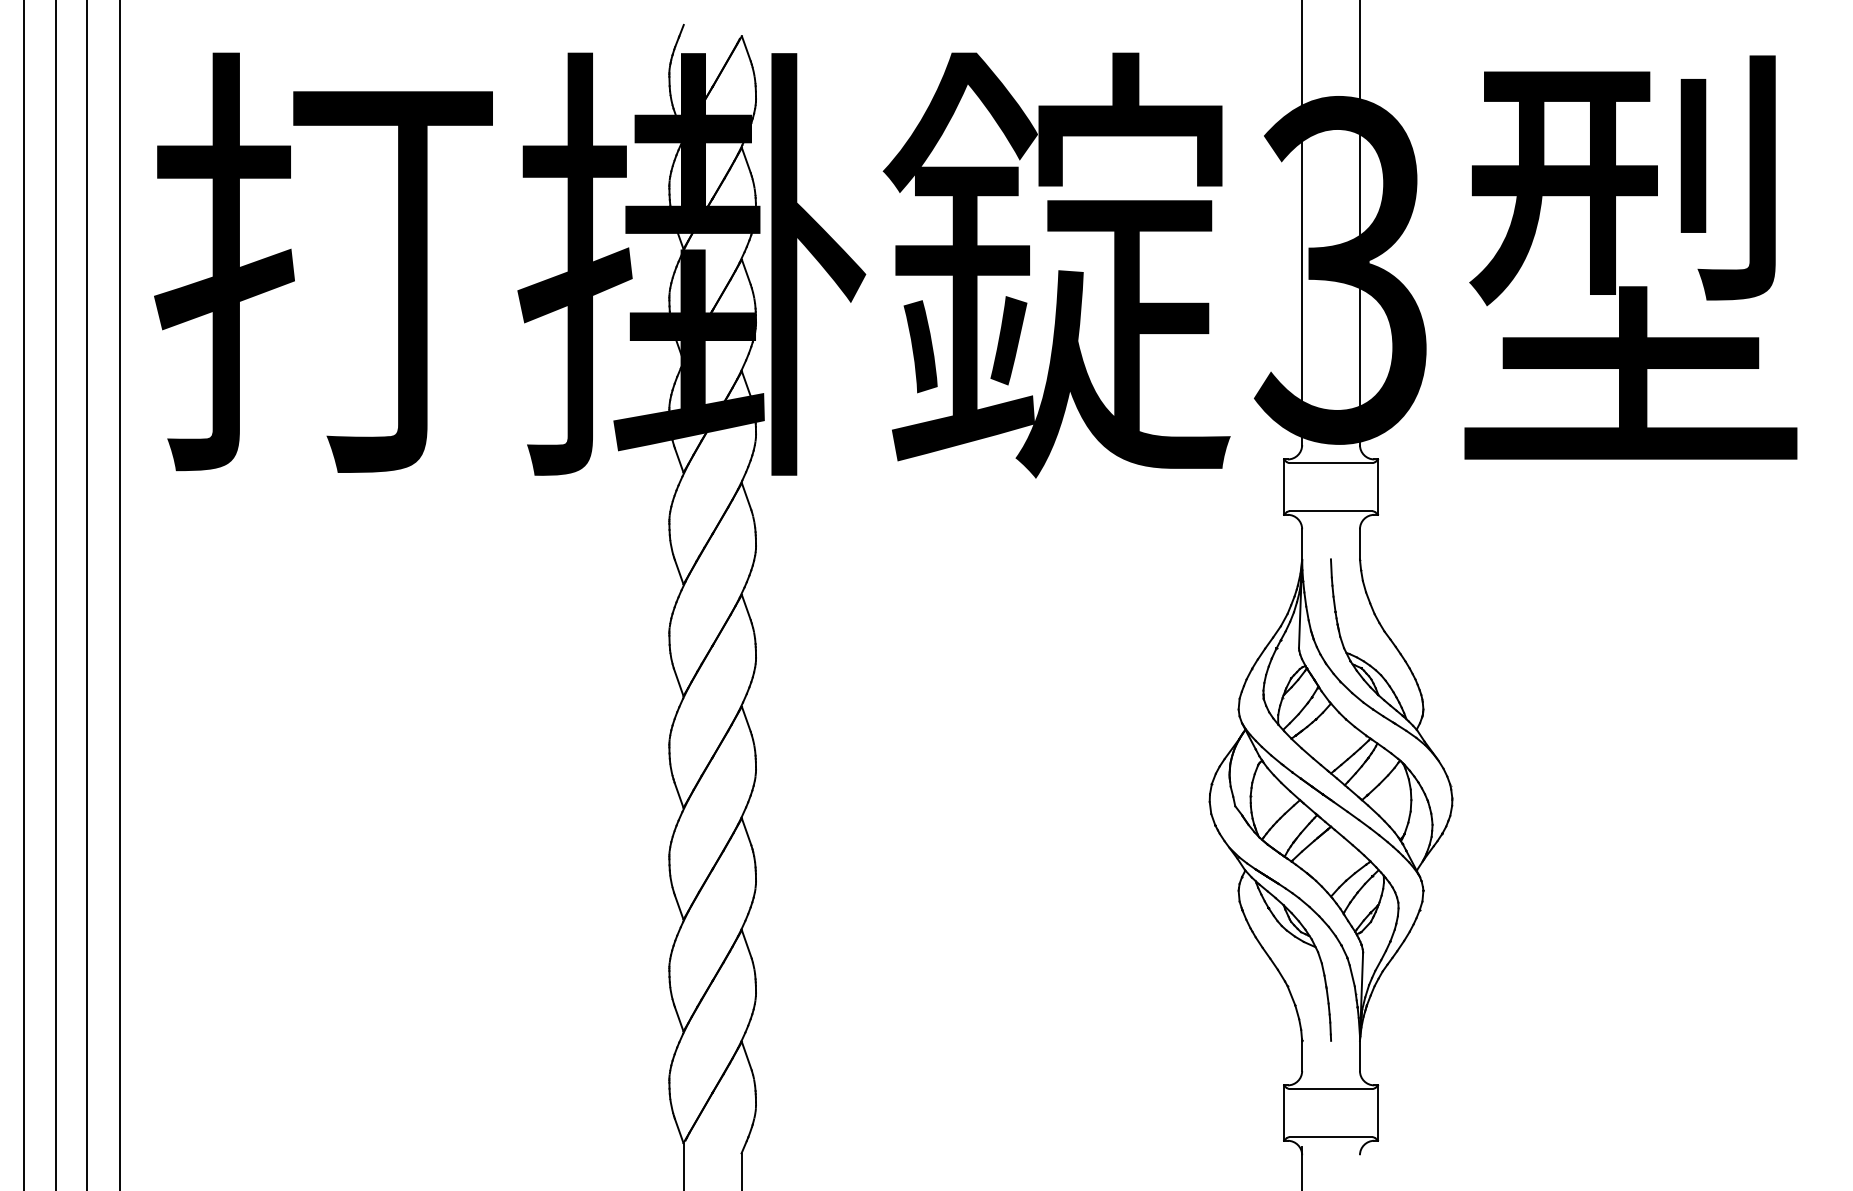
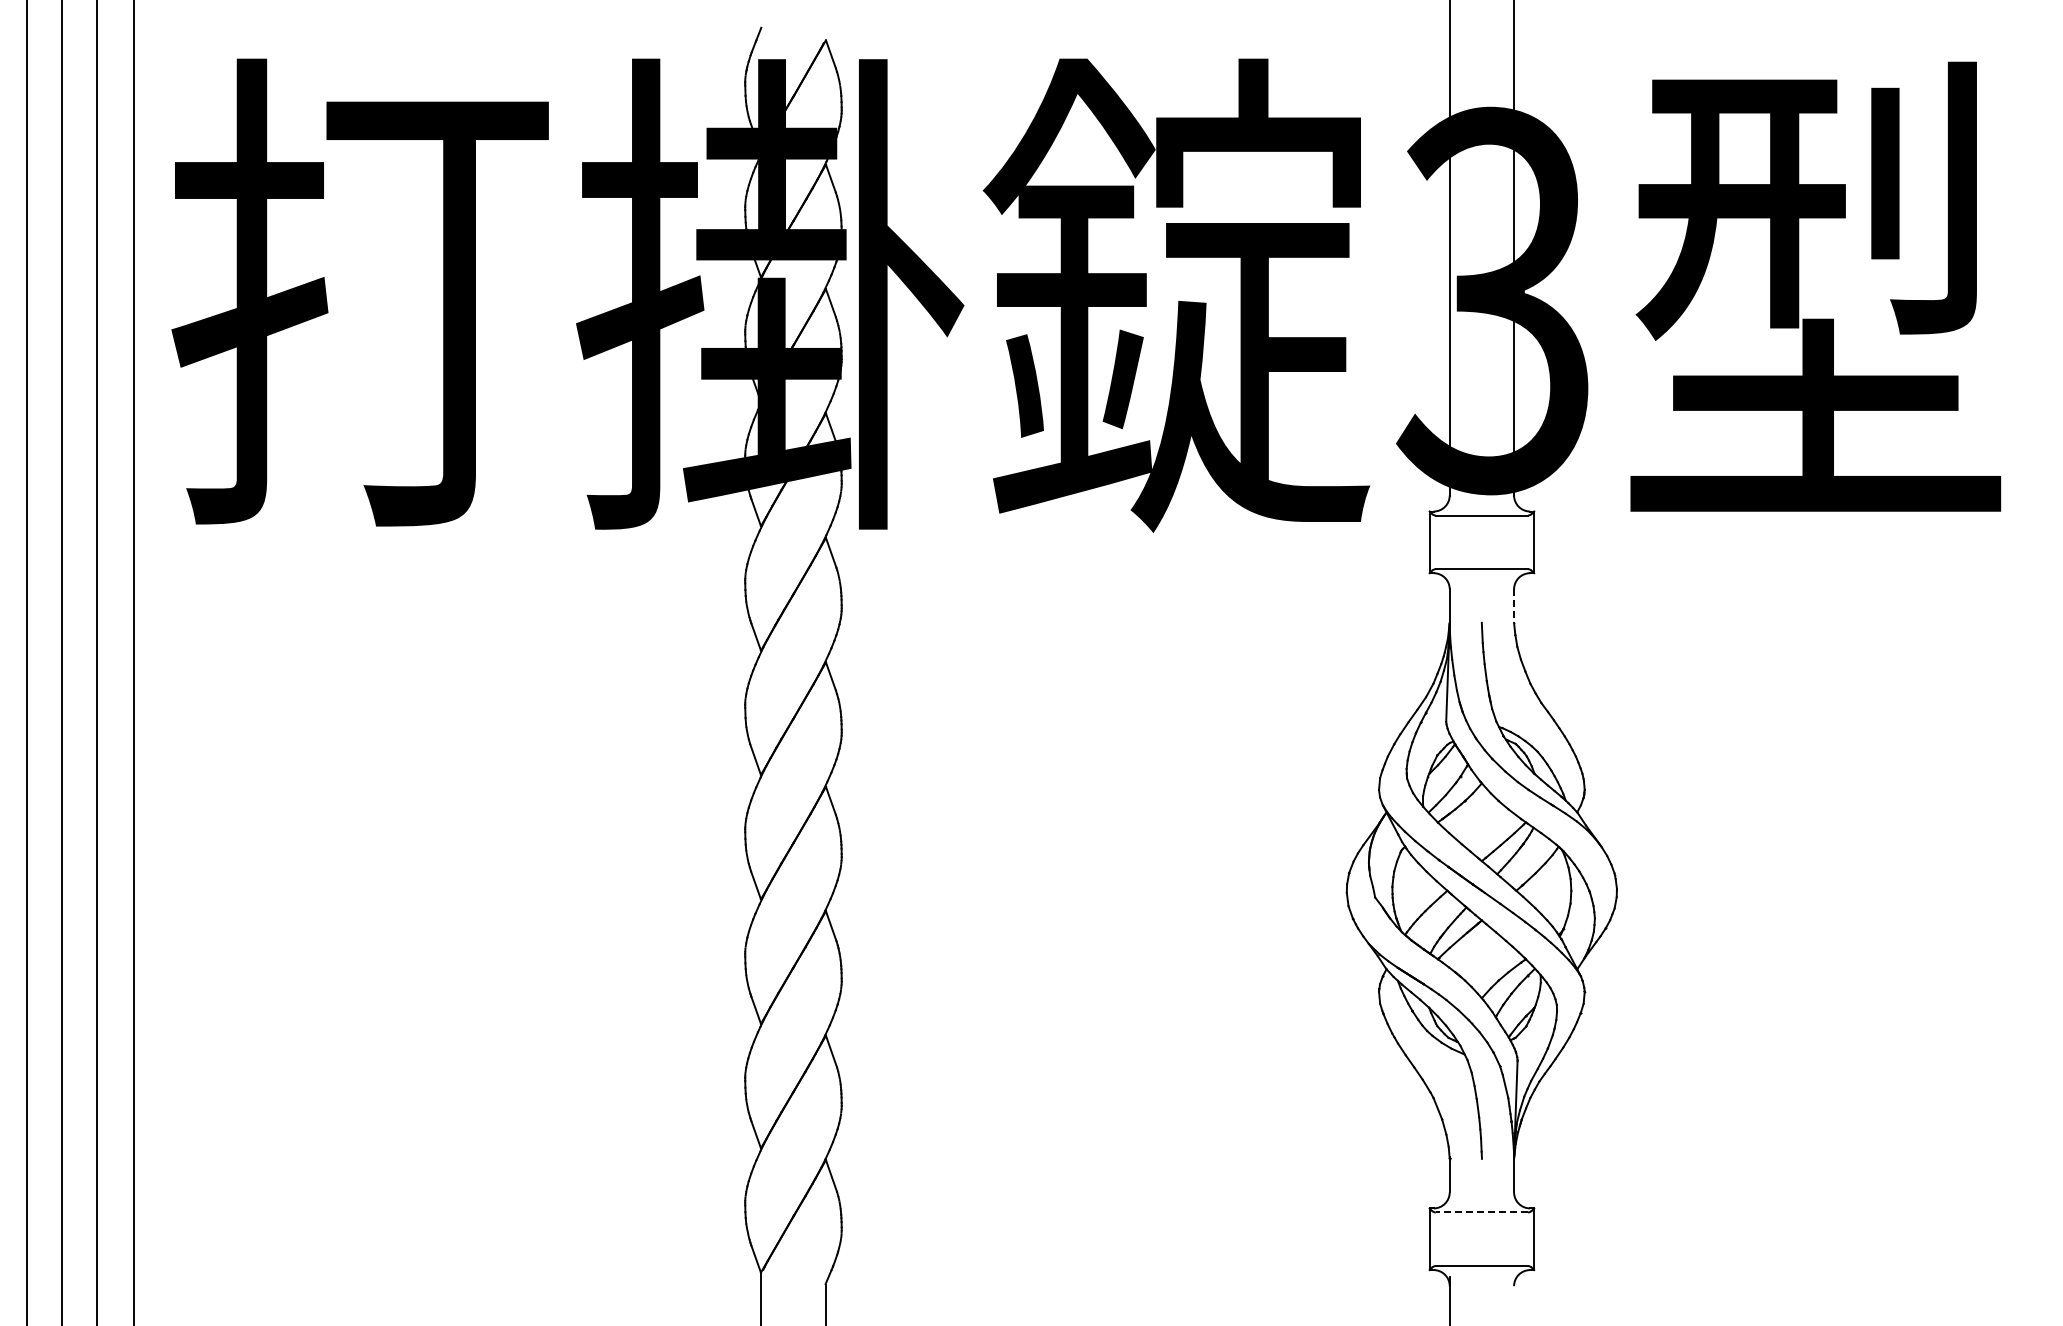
line: (1360, 544) -> (1514, 606), solid -> dashed
line: (1330, 1089) -> (1481, 1212), solid -> dashed

